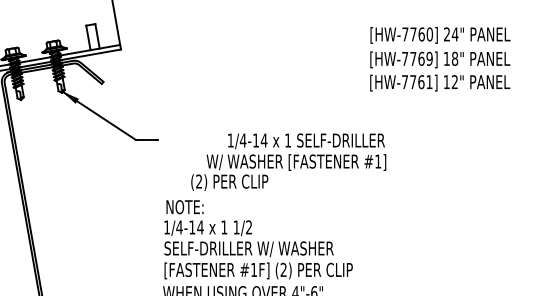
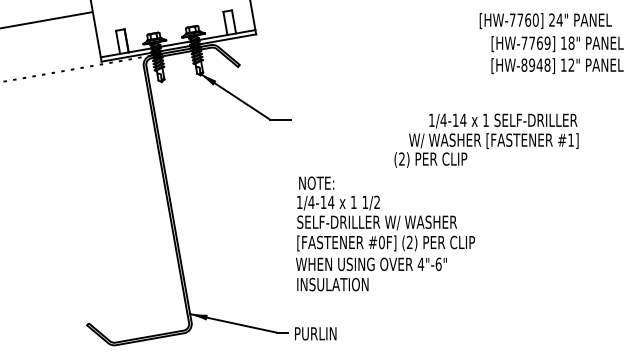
text: (440, 34) -> (545, 20), moved
text: (416, 81) -> (535, 64), [HW-7761] -> [HW-8948]
text: (288, 161) -> (486, 140), moved
text: (253, 269) -> (381, 242), #1F] -> #0F]

